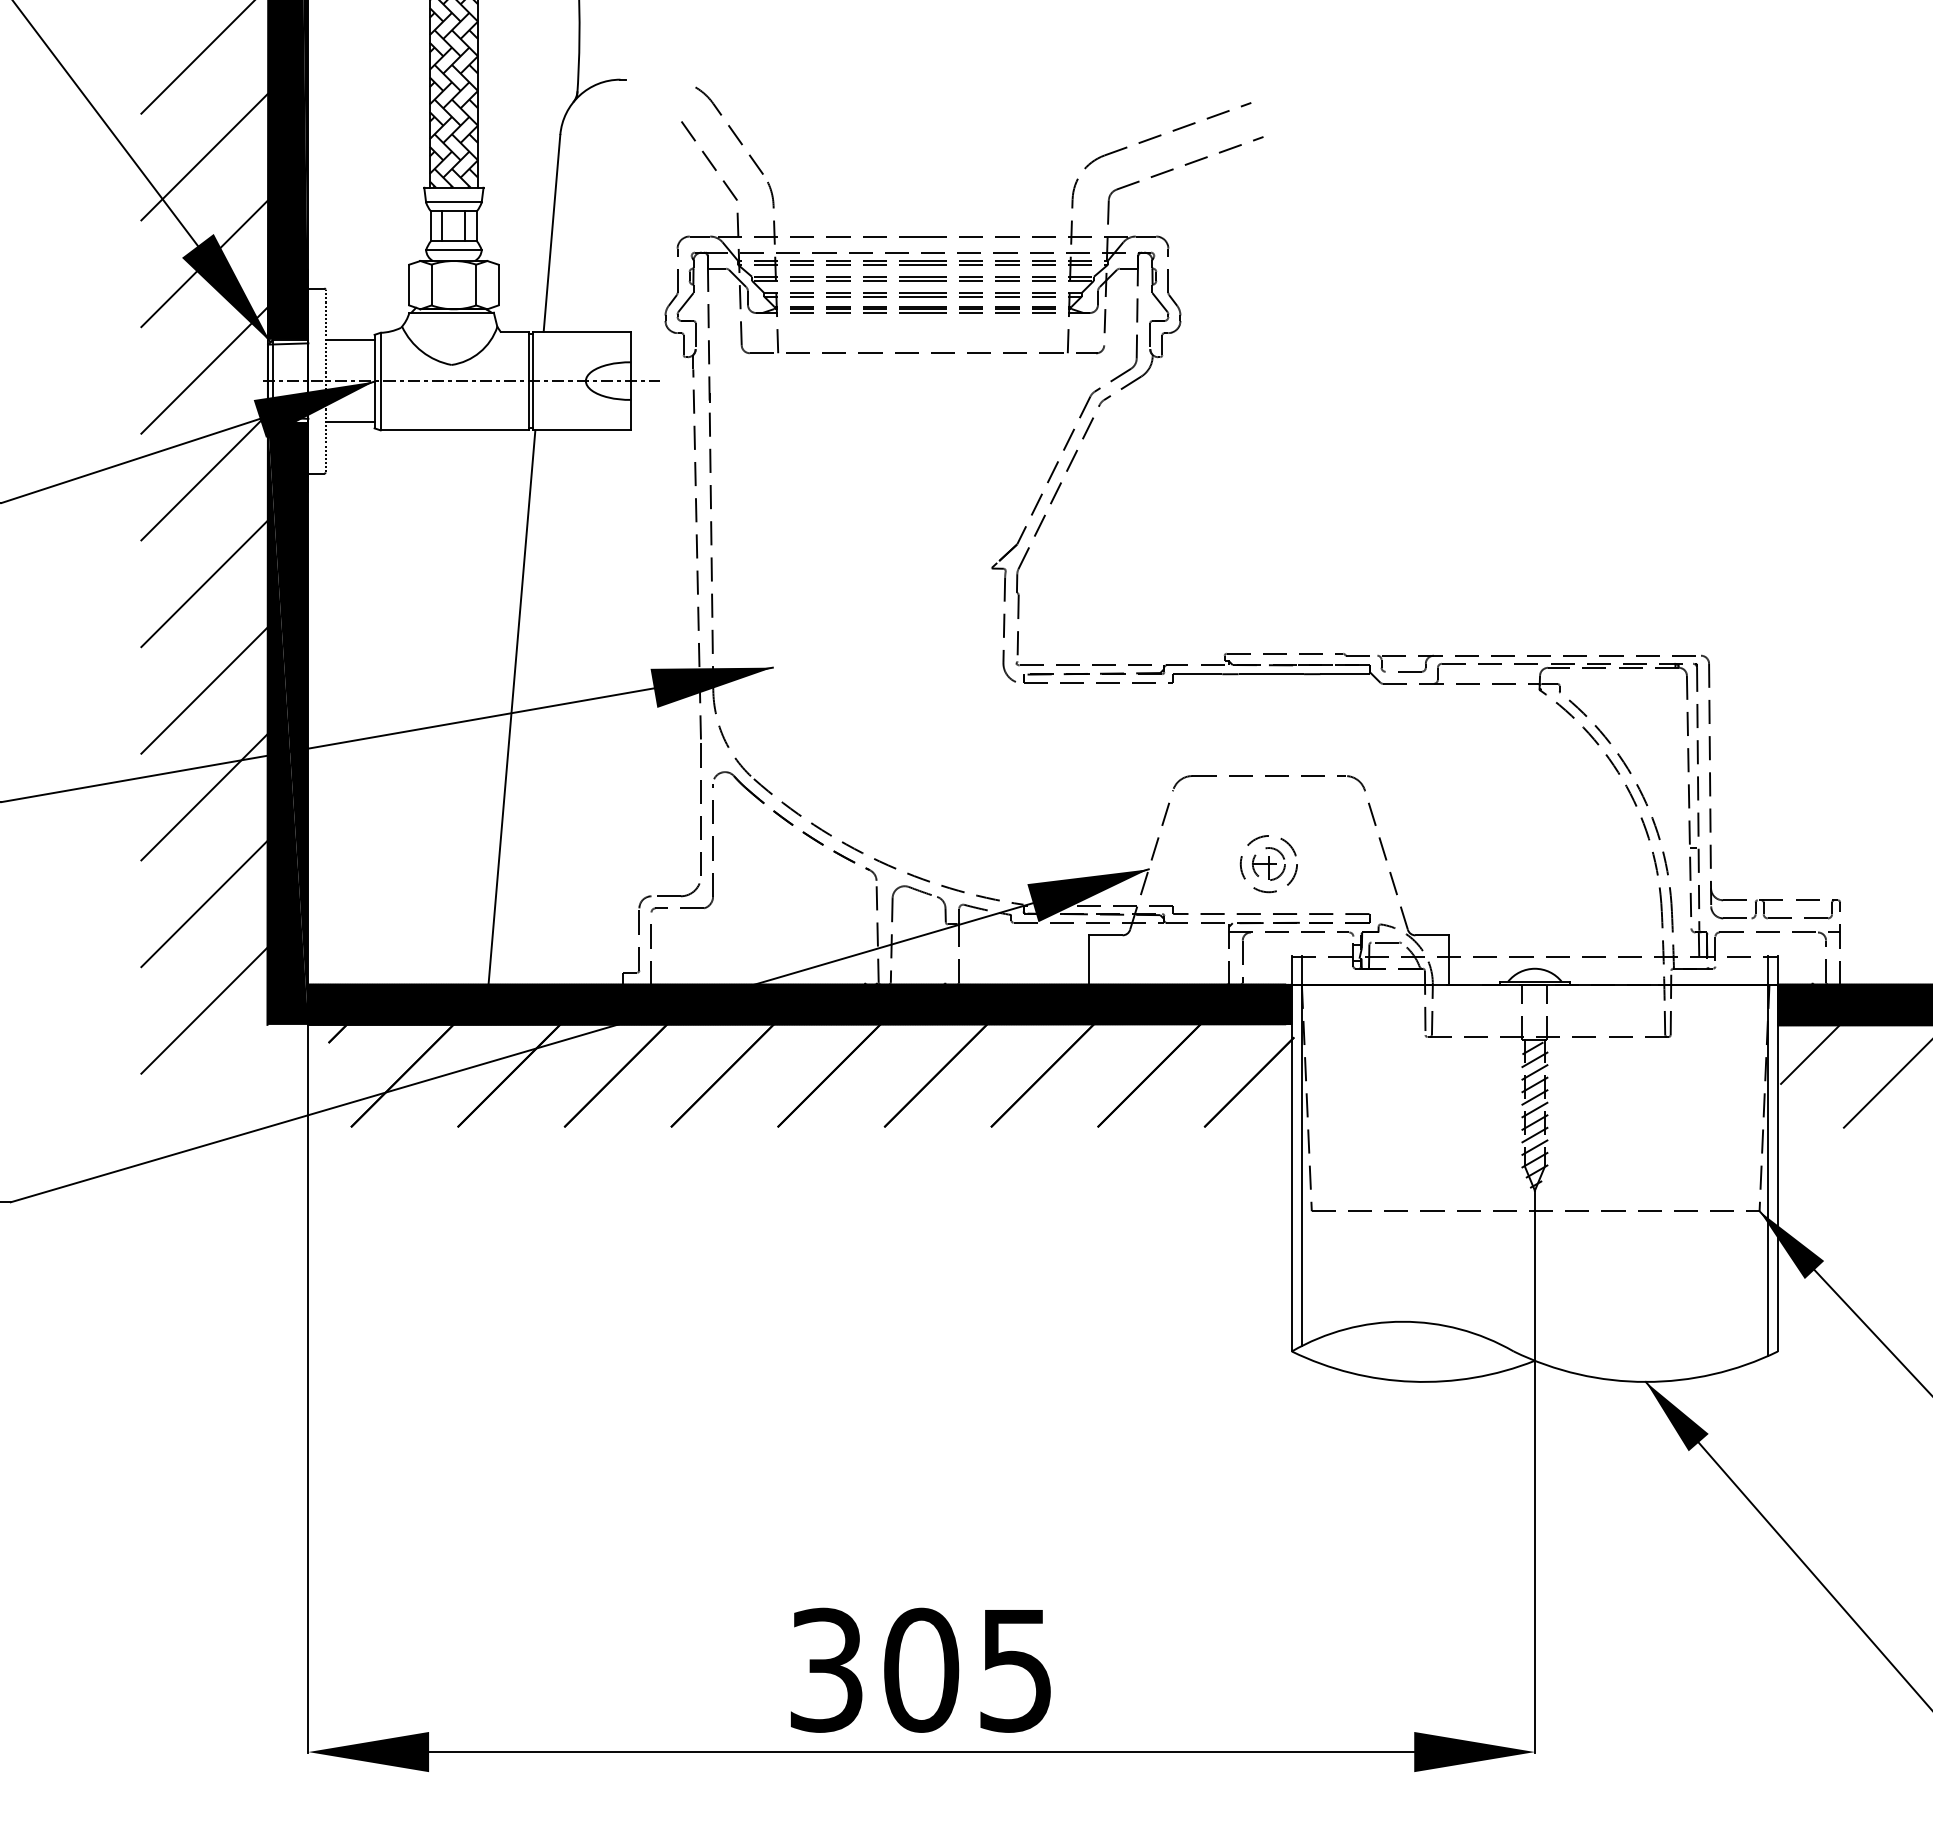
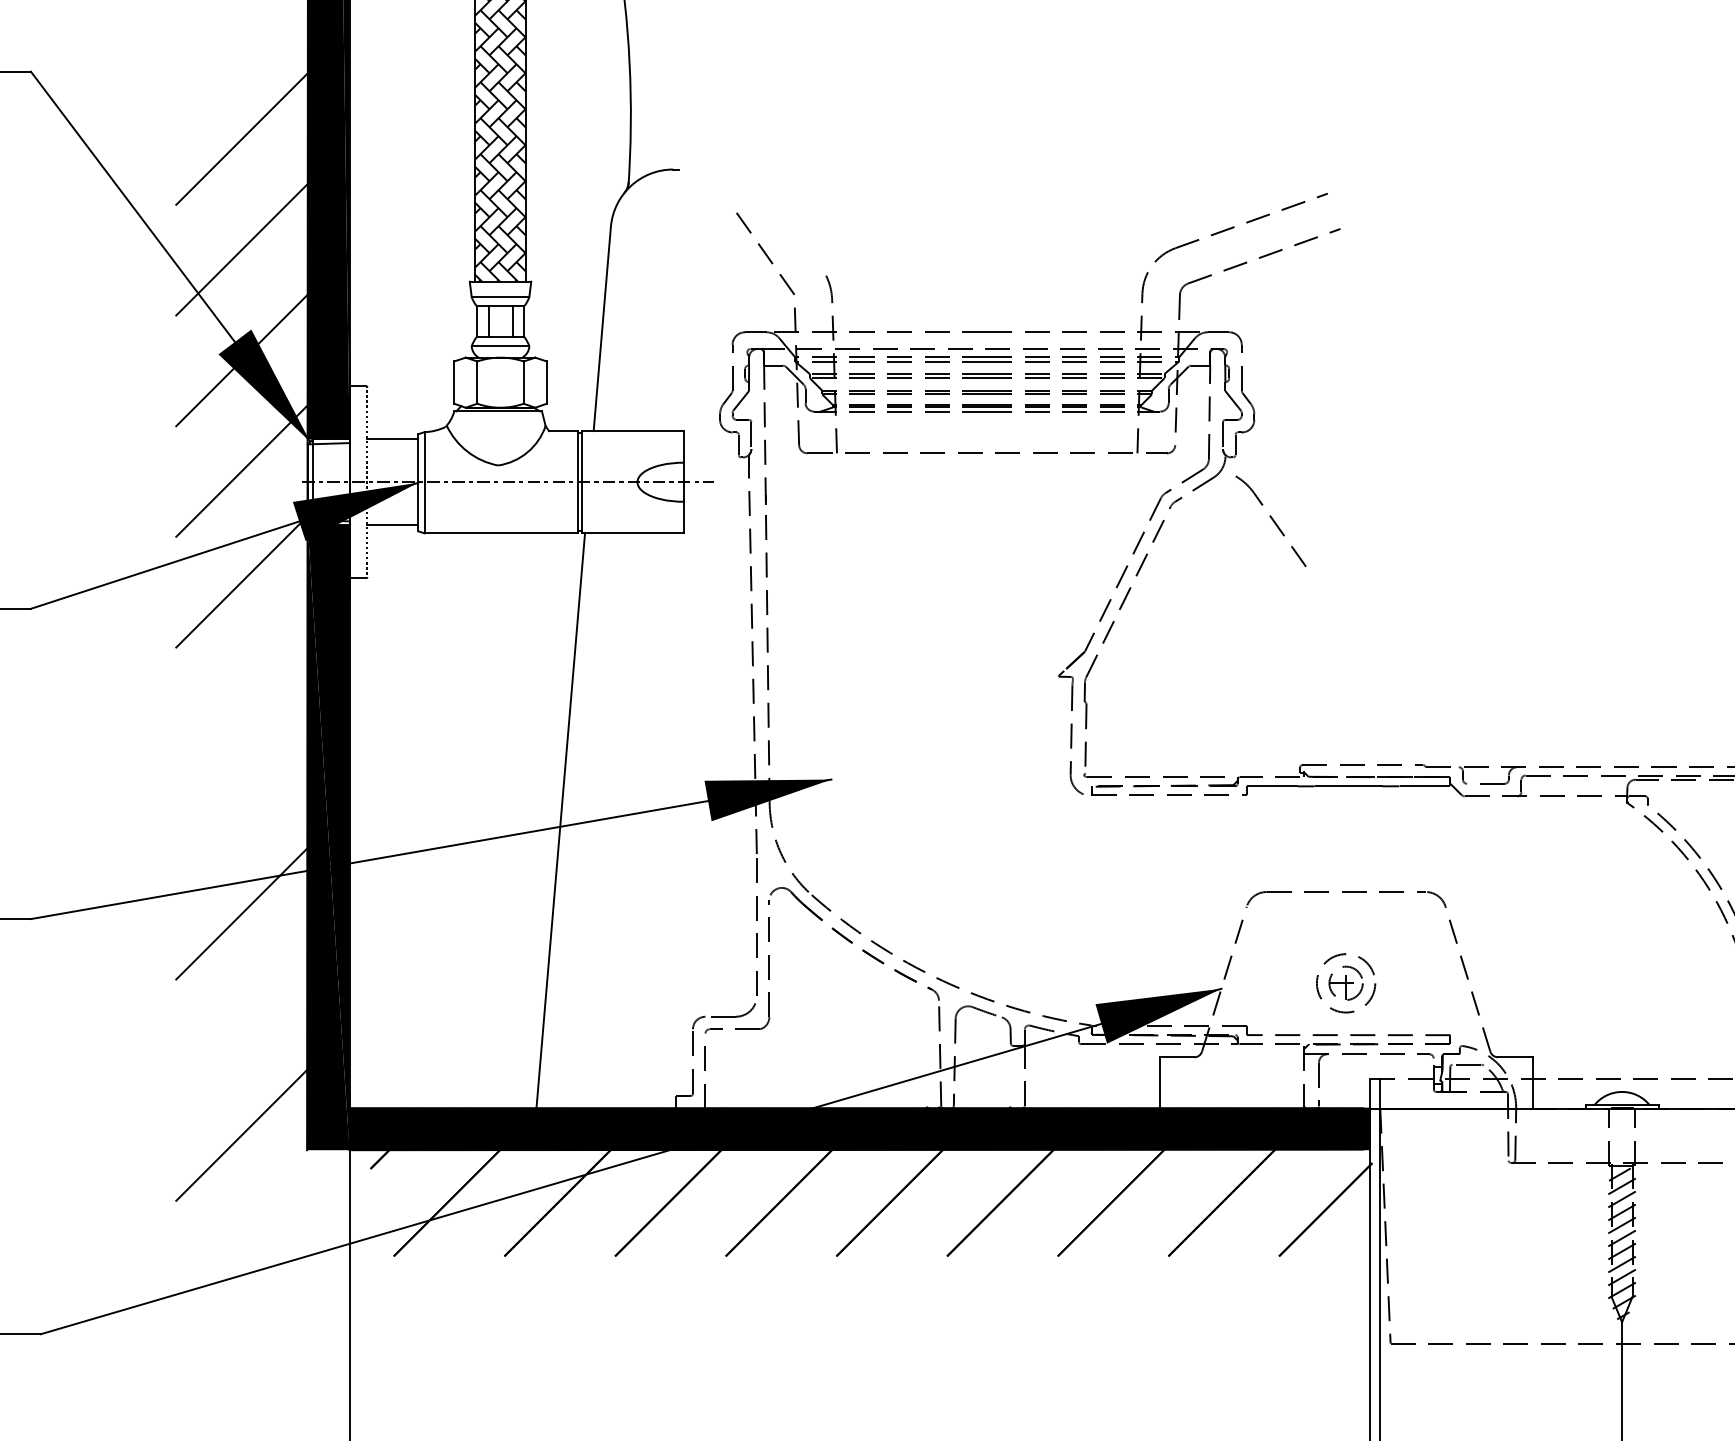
part: (729, 130) -> (1270, 521), moved
line: (204, 584) -> (241, 693), removed
line: (204, 690) -> (241, 803), removed
line: (204, 904) -> (241, 1025), removed

